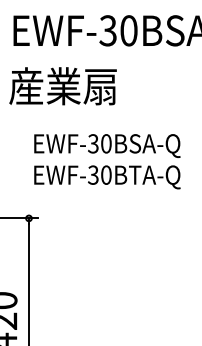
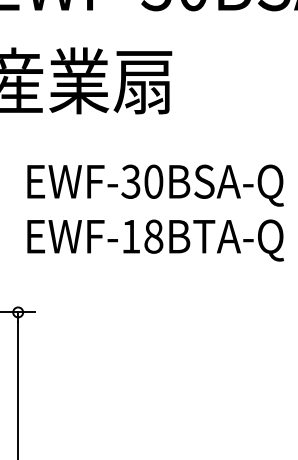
text: (99, 174) -> (141, 235), EWF-30BTA-Q -> EWF-18BTA-Q

